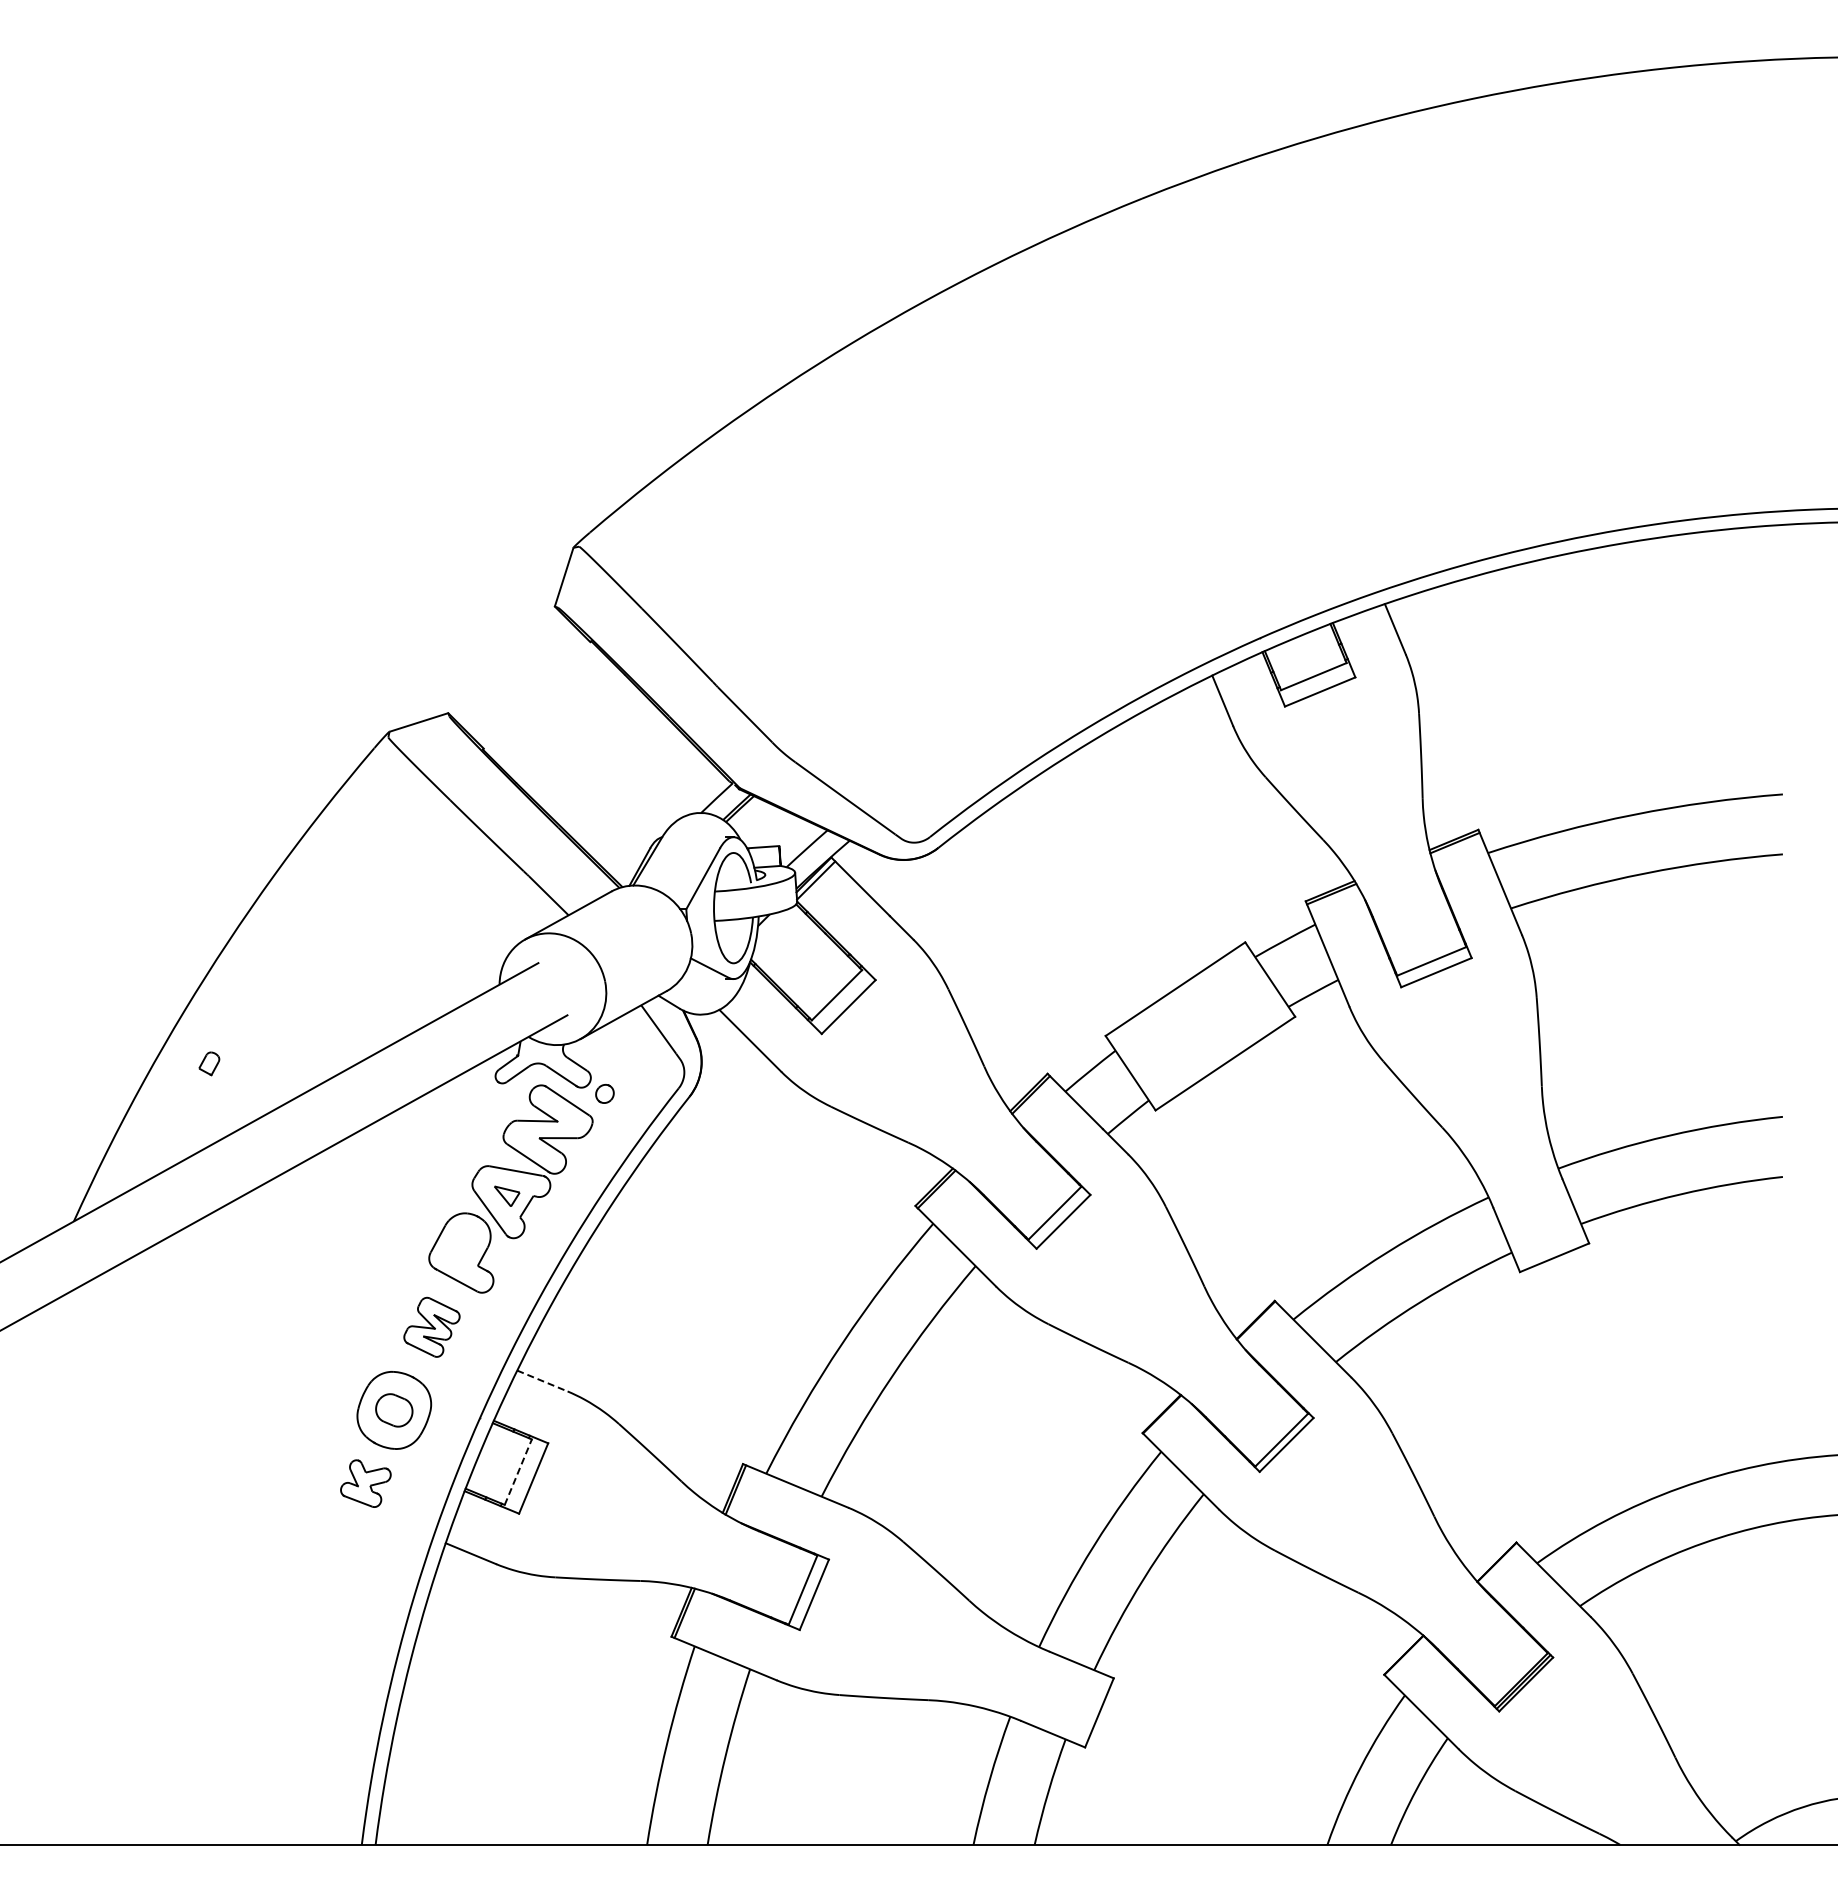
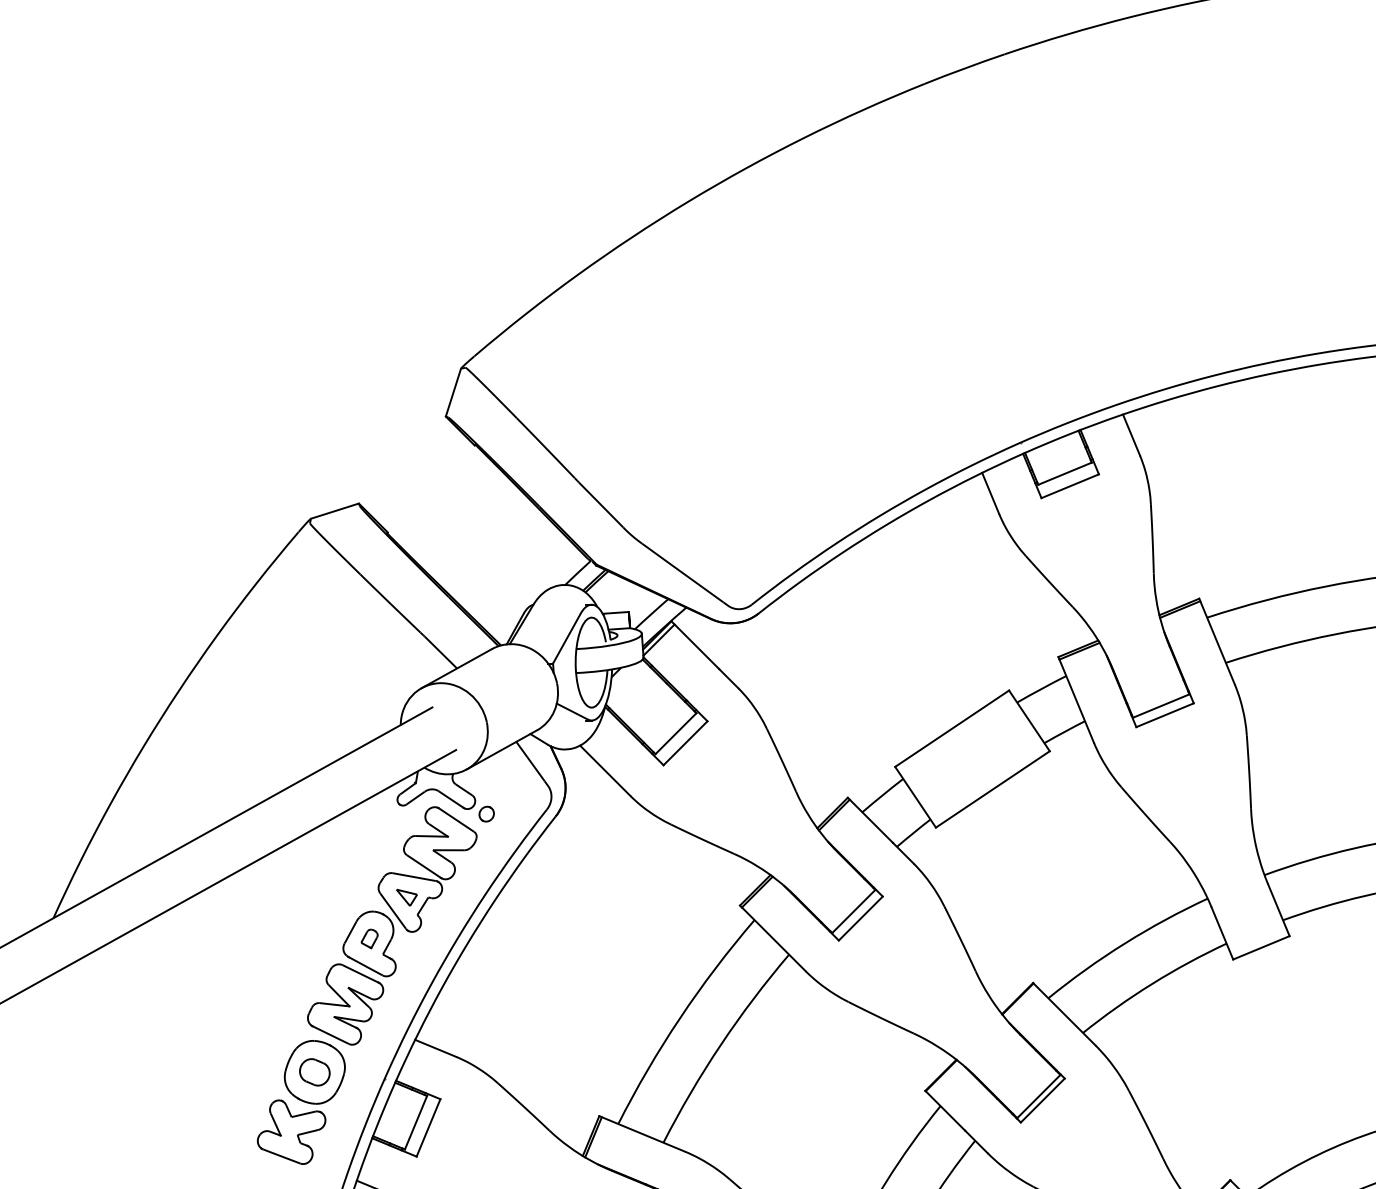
part: (209, 1063) -> (369, 938), moved
part: (431, 1327) -> (345, 1004), size x1.67
line: (542, 1381) -> (435, 1048), dashed -> solid
line: (518, 1471) -> (416, 1122), dashed -> solid
part: (365, 1483) -> (291, 1131), size x1.67

